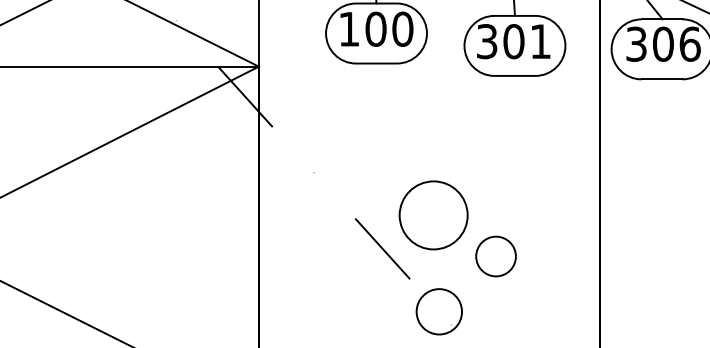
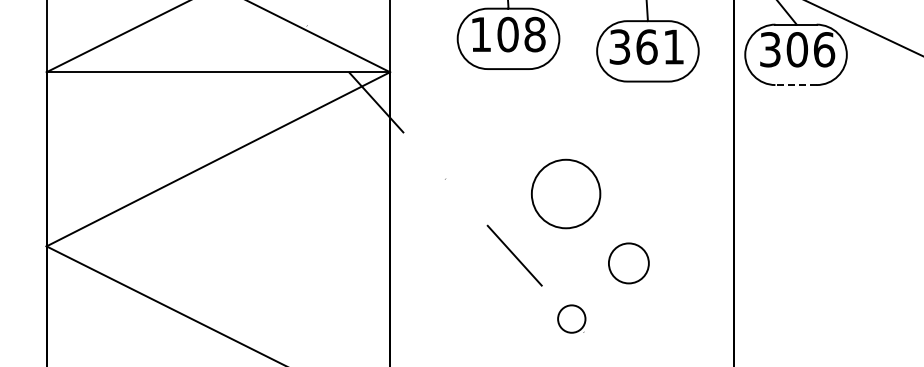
text: (402, 29) -> (534, 34), 100 -> 108
text: (513, 41) -> (646, 46), 301 -> 361
line: (662, 79) -> (796, 85), solid -> dashed
circle: (434, 214) -> (566, 193), moved
circle: (439, 311) -> (571, 318), size x0.6

